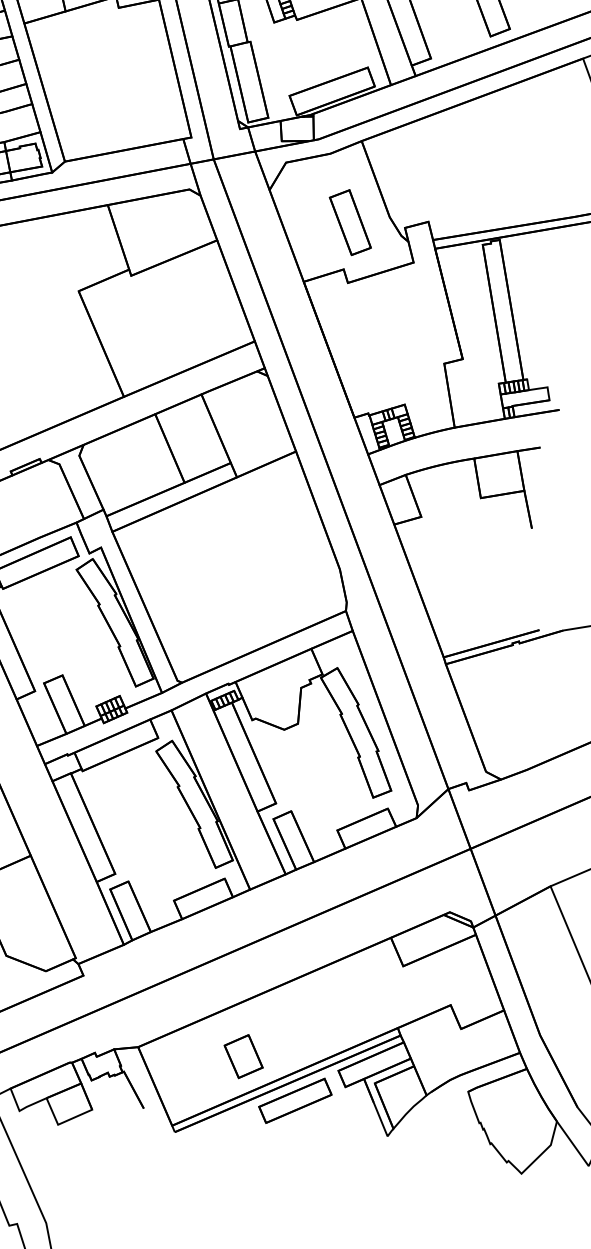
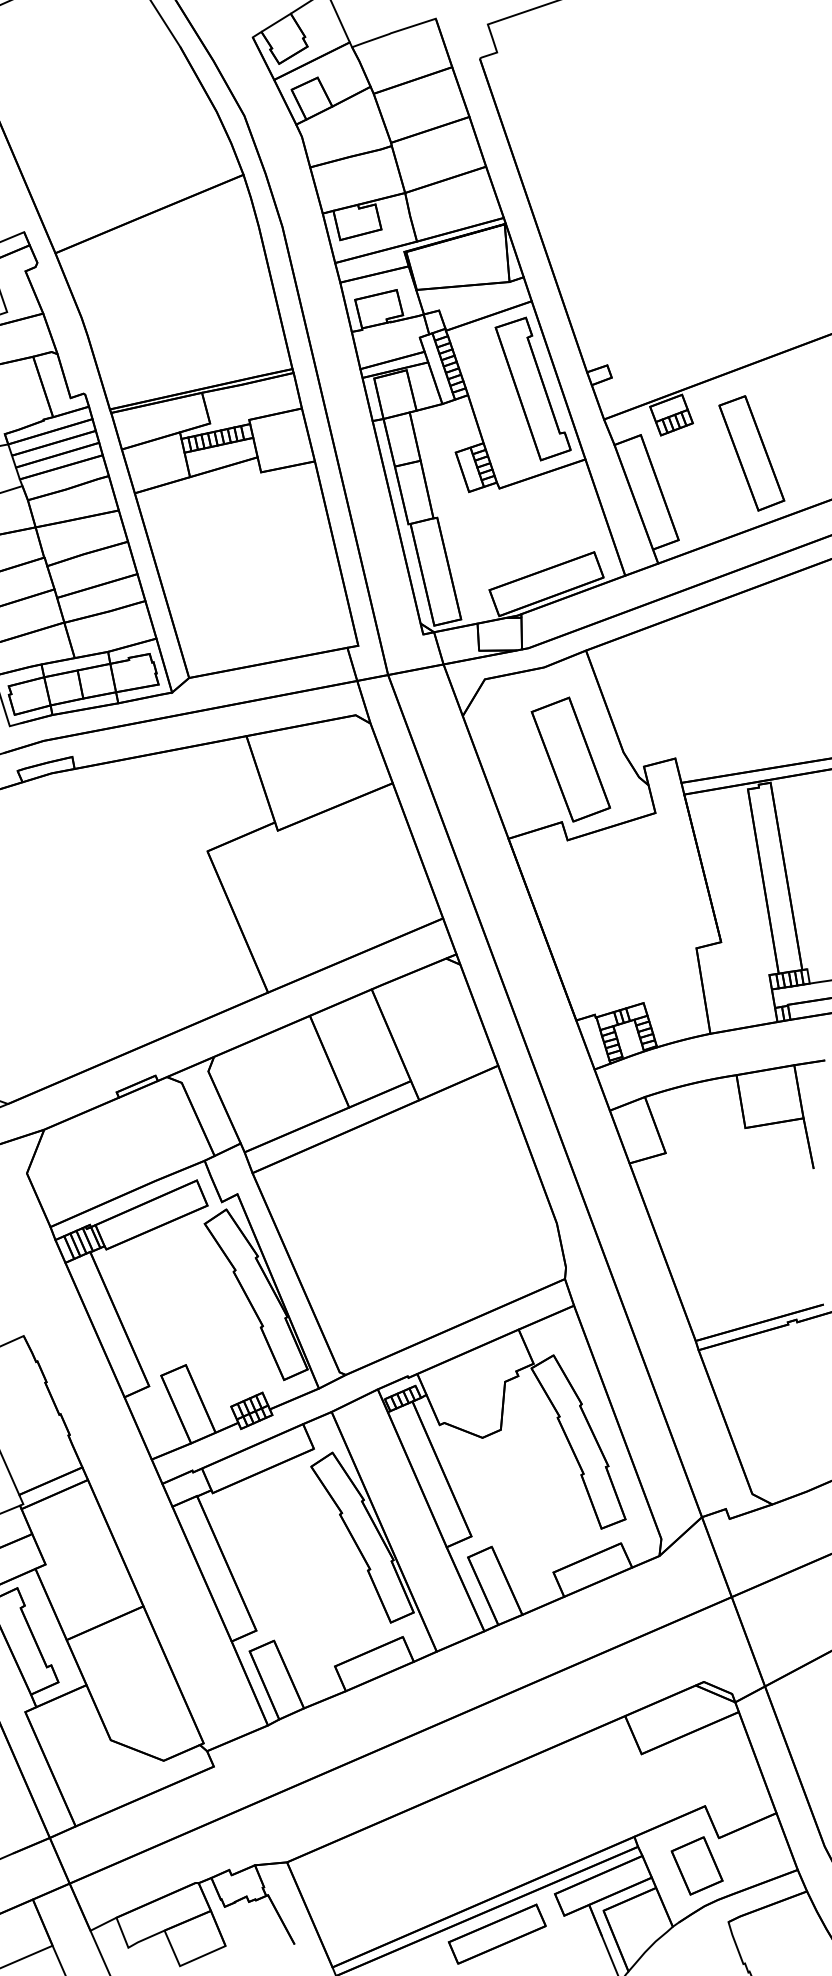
part: (350, 222) -> (570, 759), size x1.43
part: (243, 1056) -> (696, 1865), moved

